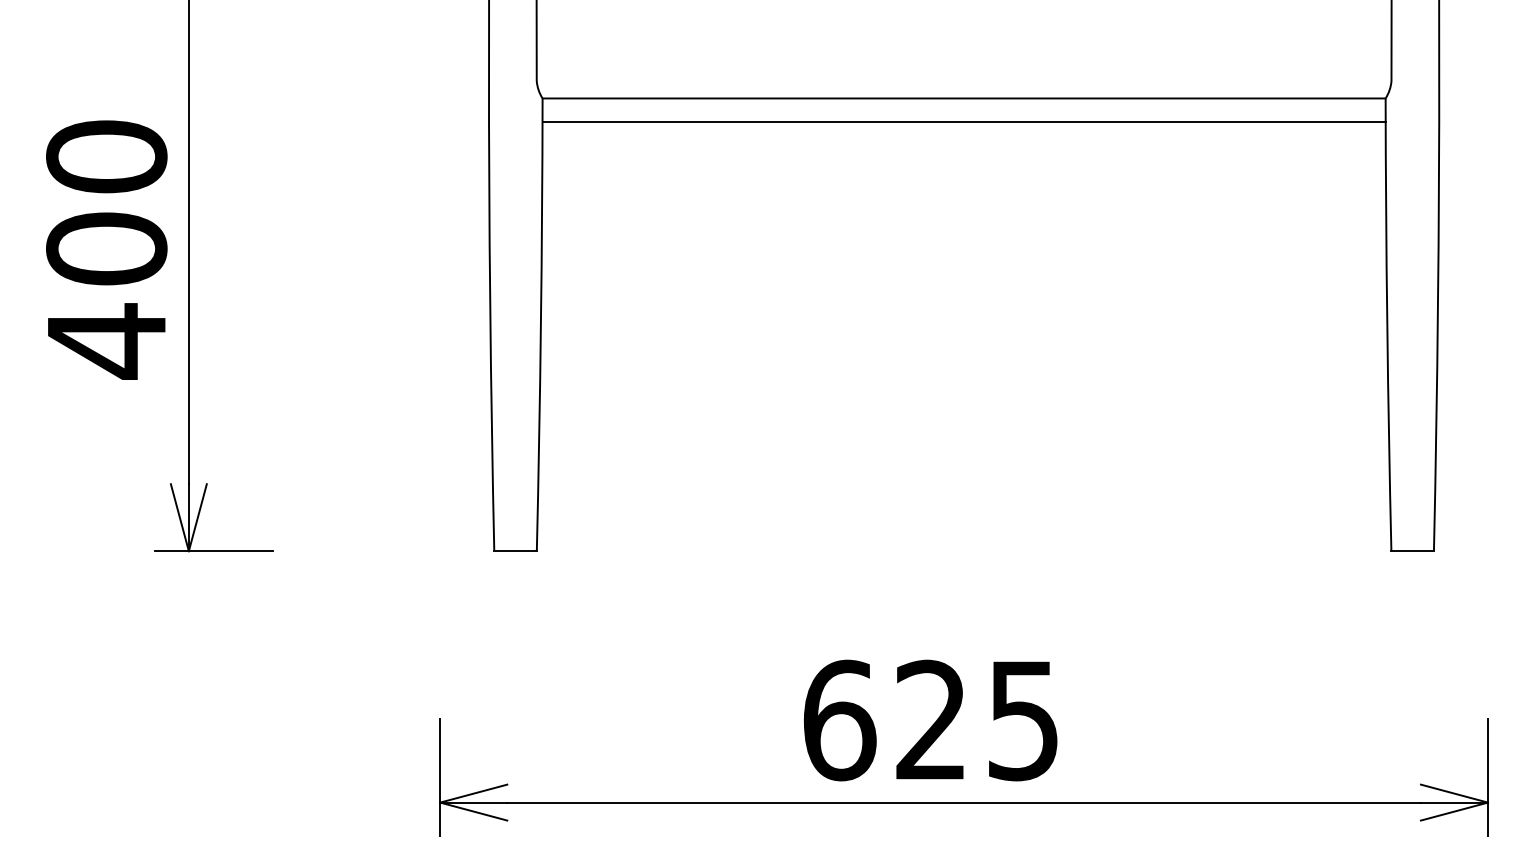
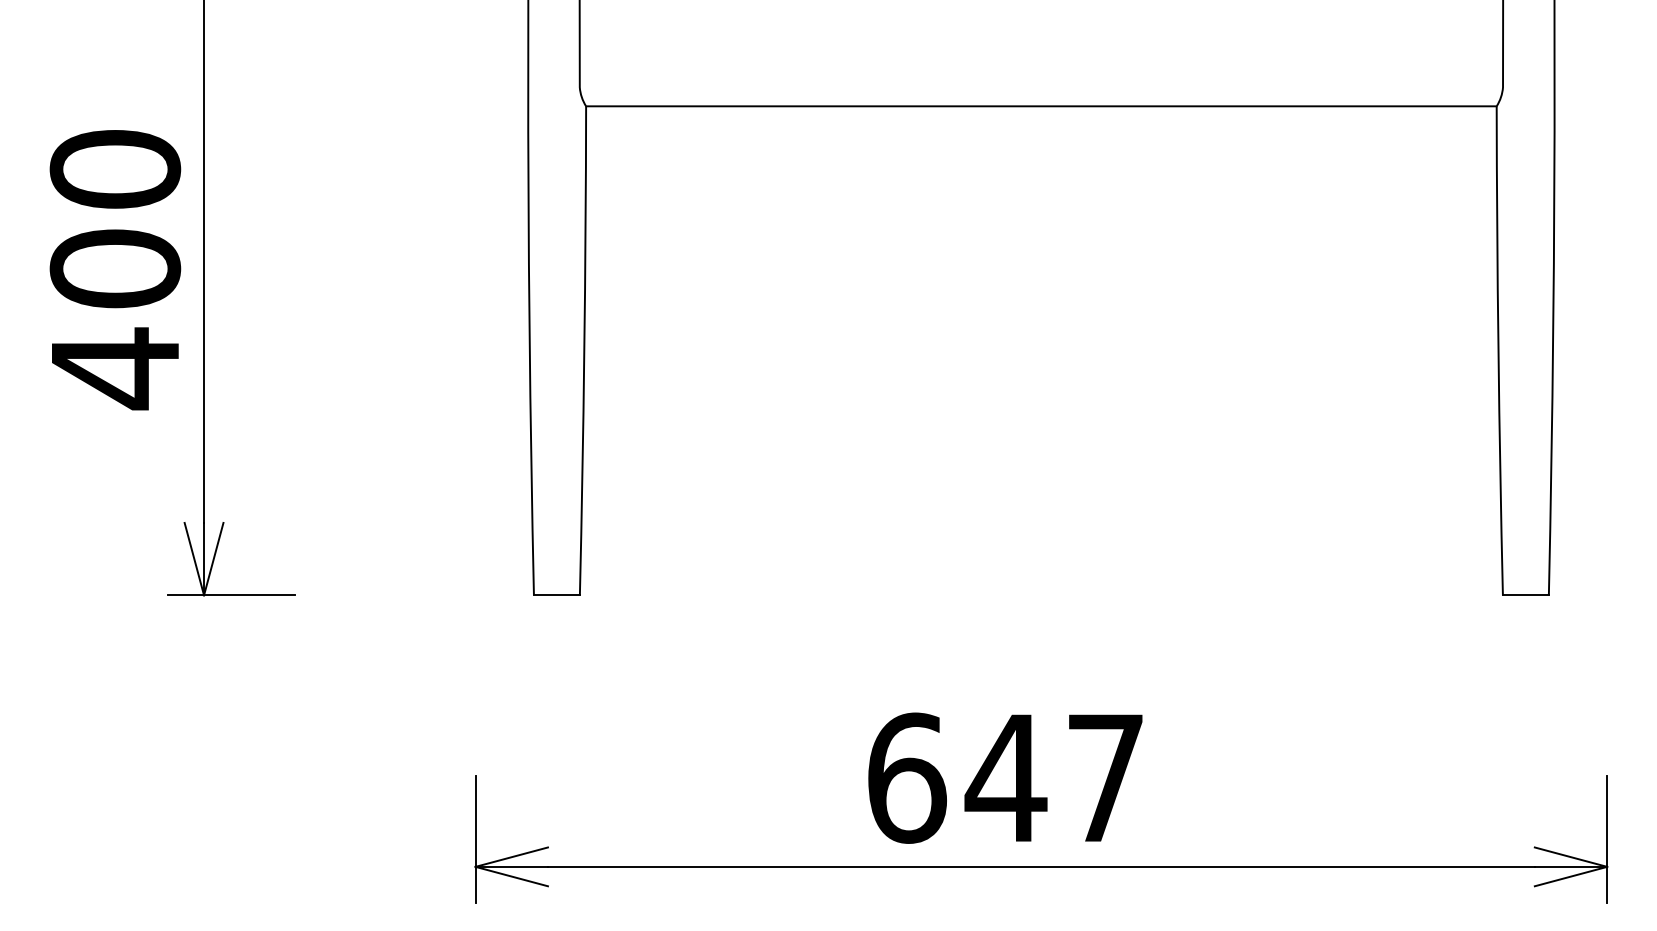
line: (963, 121) -> (1040, 131), removed
text: (975, 720) -> (1053, 778), 625 -> 647

